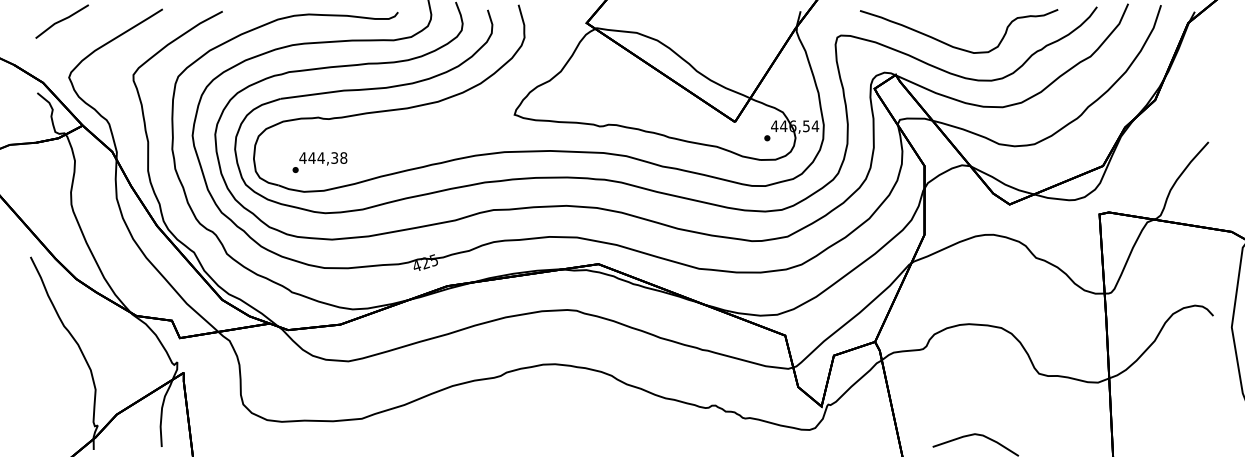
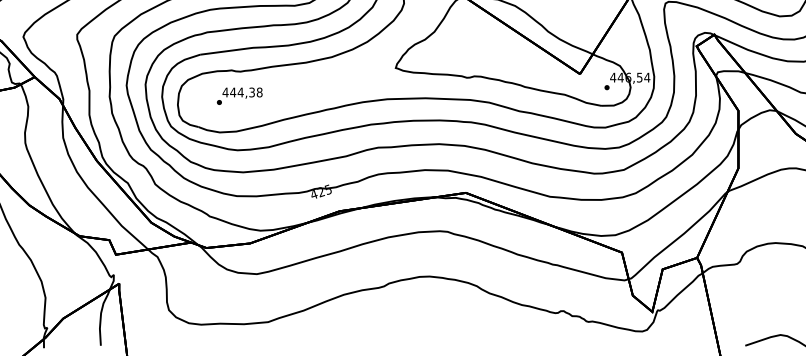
text: (319, 162) -> (239, 96), moved

